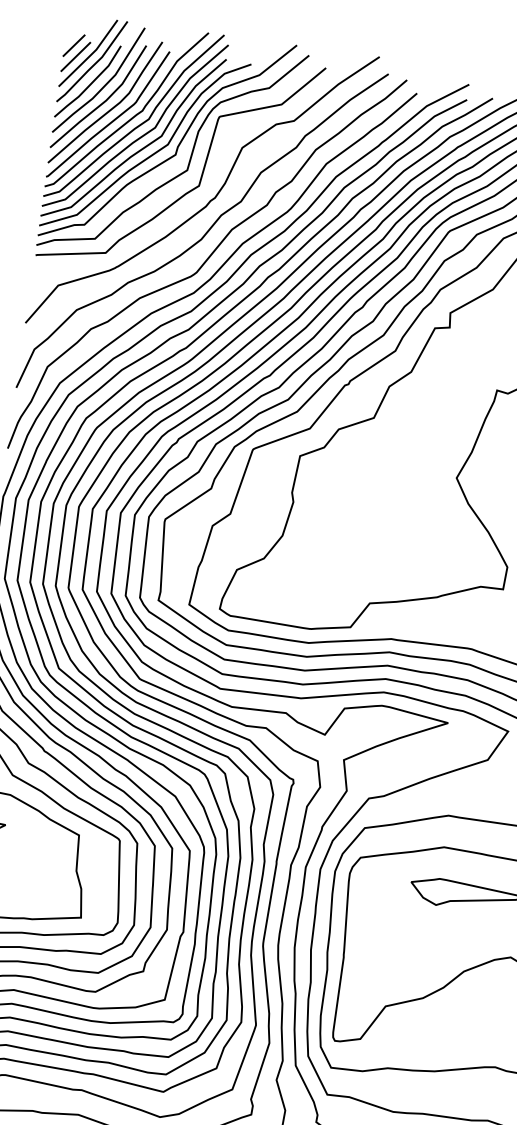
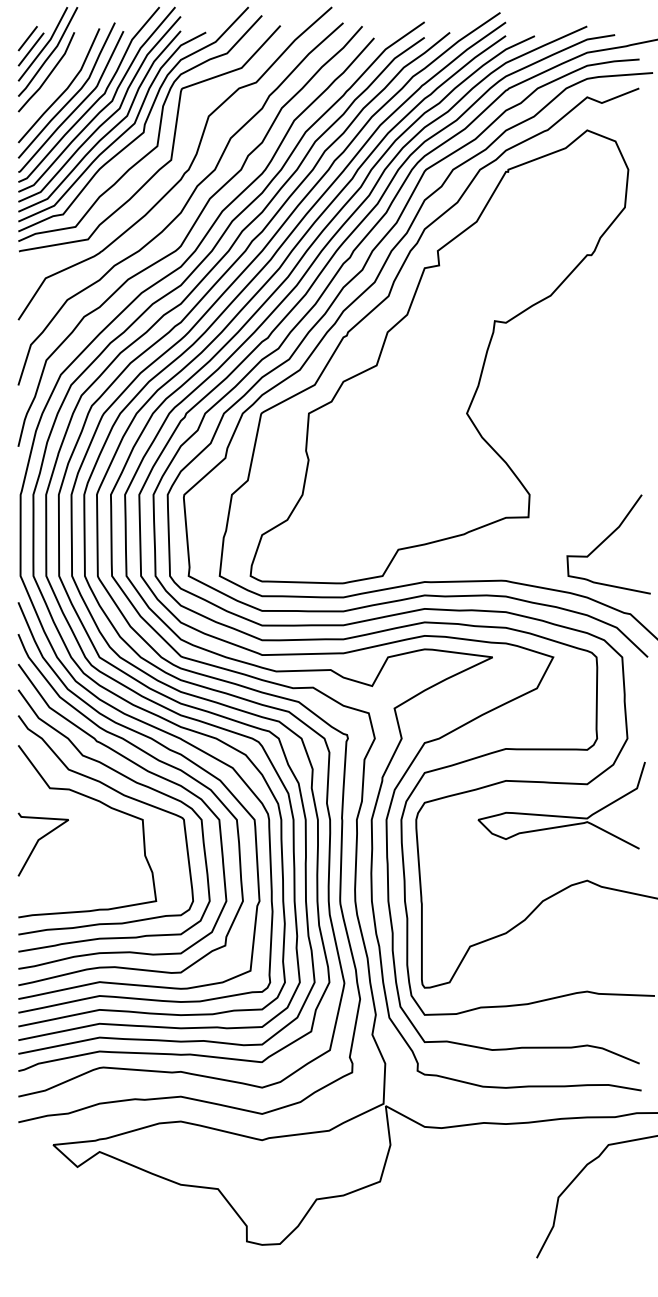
line: (103, 86) -> (62, 74), removed

